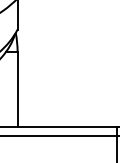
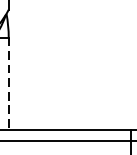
line: (17, 90) -> (8, 84), solid -> dashed

